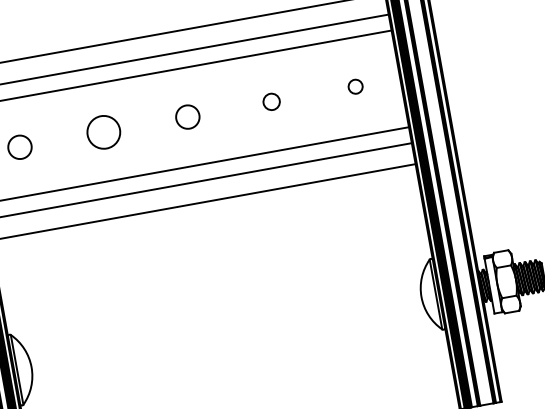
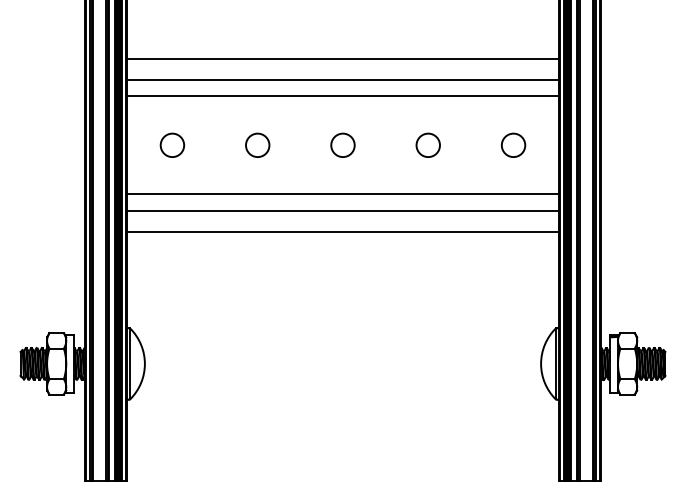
circle: (355, 86) -> (513, 144), size x1.67
circle: (270, 101) -> (427, 144), size x1.43
circle: (103, 131) -> (257, 144), size x0.71

